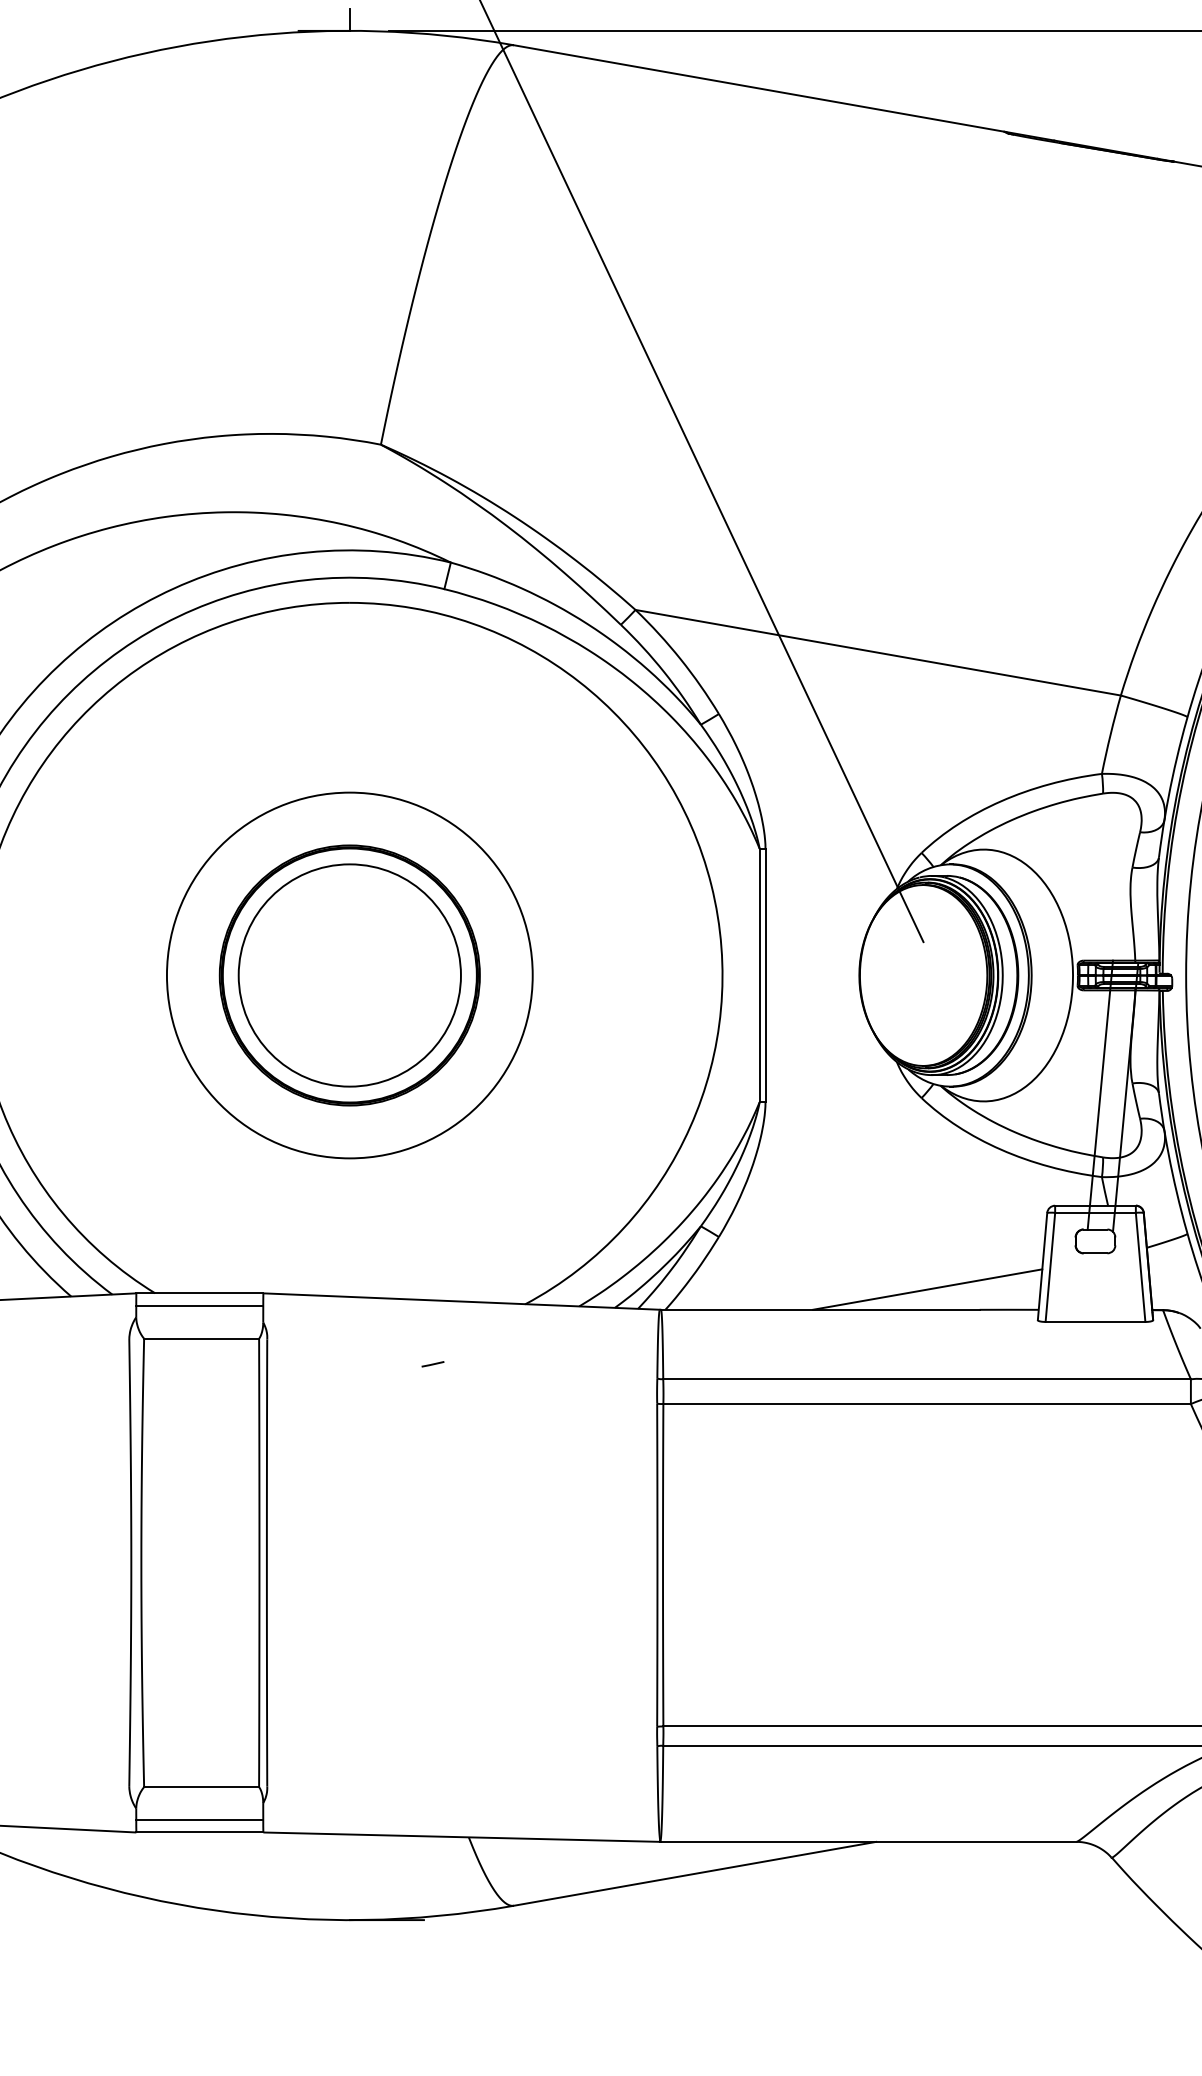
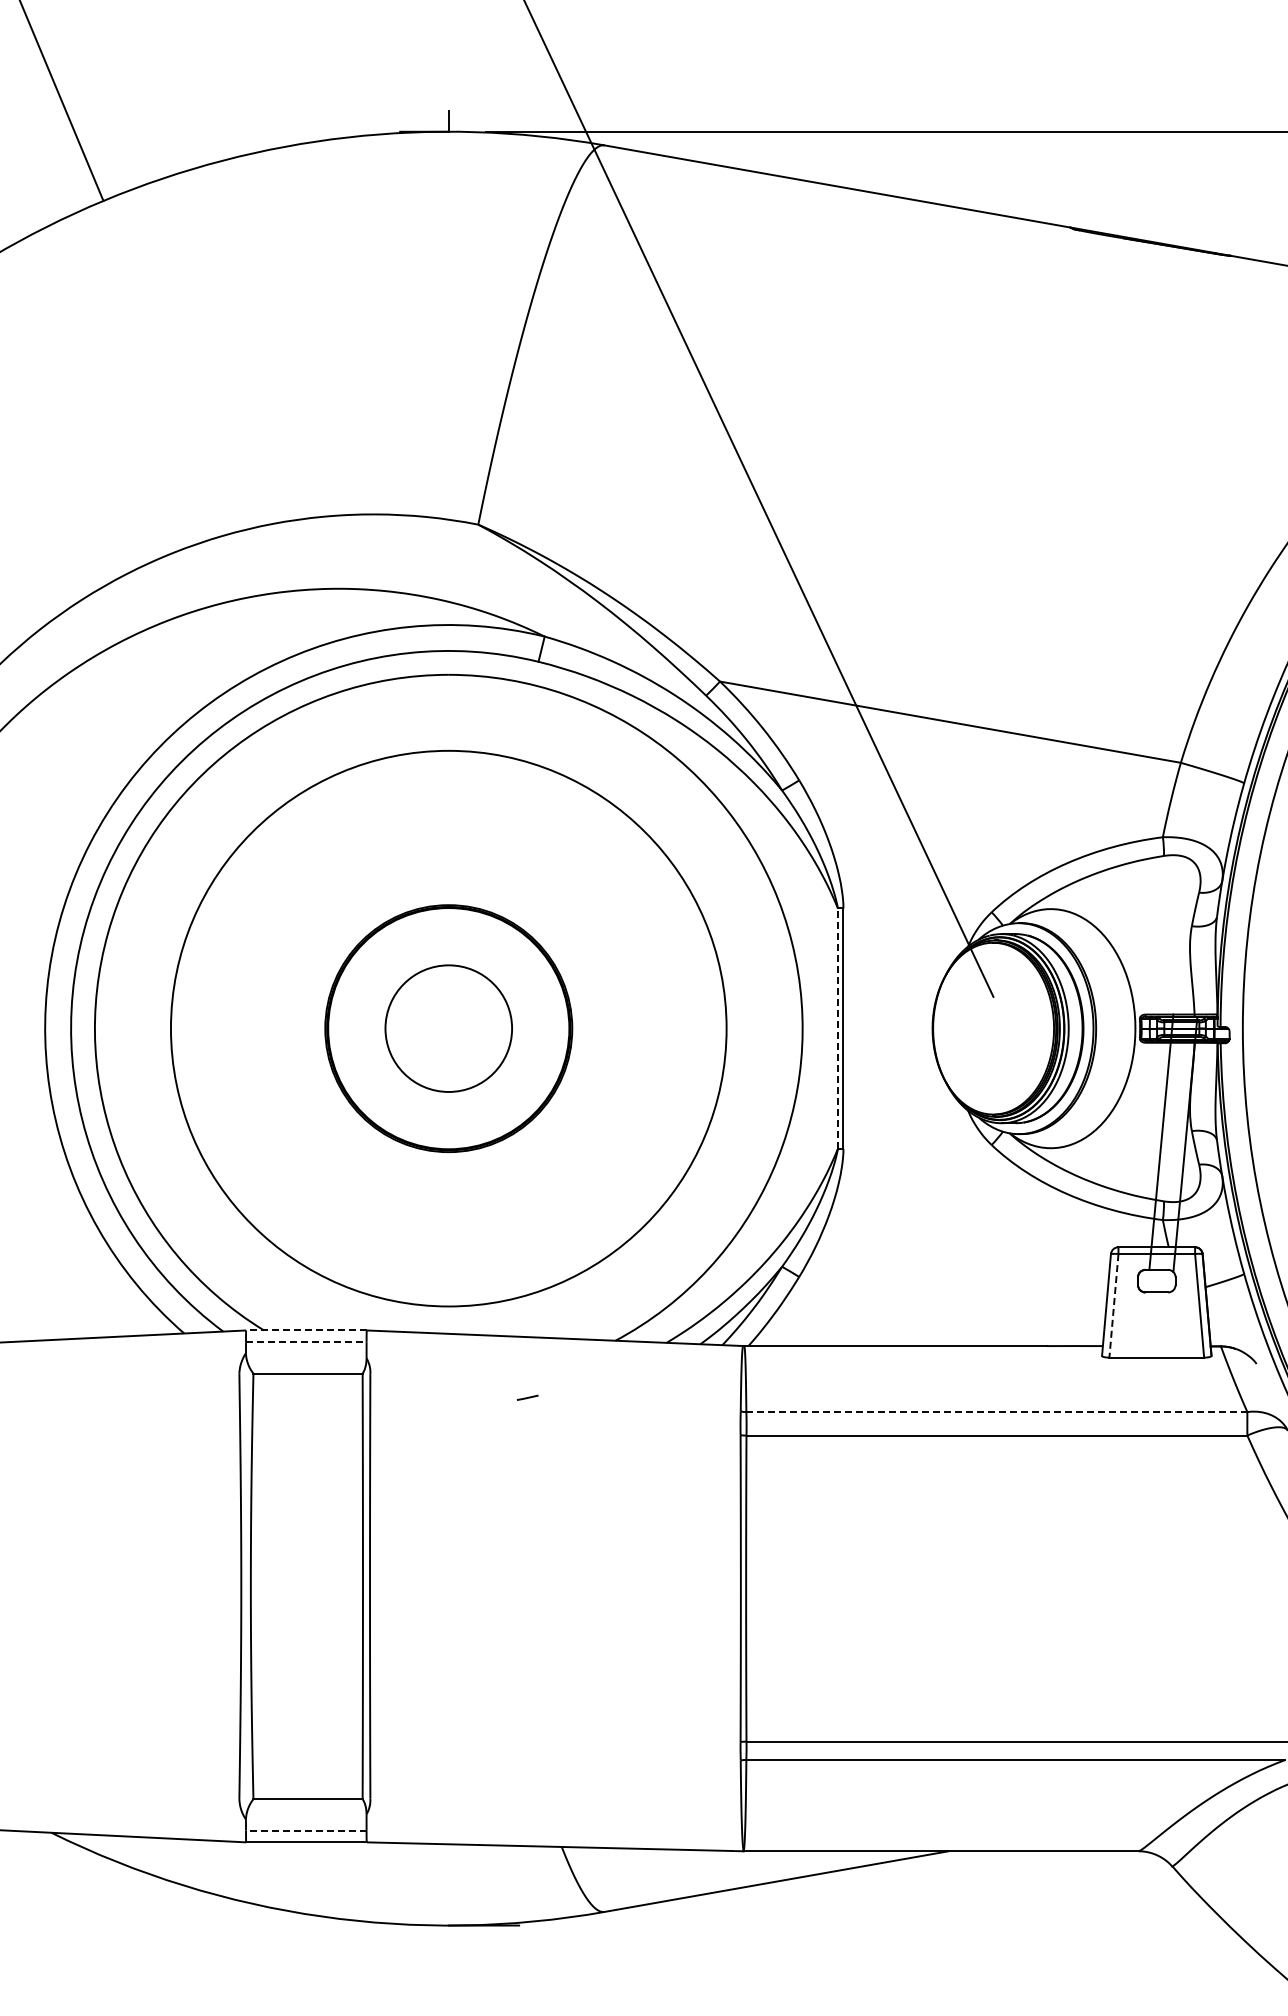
circle: (349, 975) -> (448, 1028), size x0.6
circle: (349, 975) -> (448, 1028), size x1.6
line: (759, 975) -> (837, 1028), solid -> dashed
line: (1049, 1267) -> (1113, 1305), solid -> dashed
line: (927, 1289) -> (997, 1326), removed
line: (198, 1293) -> (305, 1330), solid -> dashed
line: (199, 1306) -> (306, 1342), solid -> dashed
line: (927, 1379) -> (997, 1412), solid -> dashed
line: (198, 1820) -> (305, 1830), solid -> dashed

